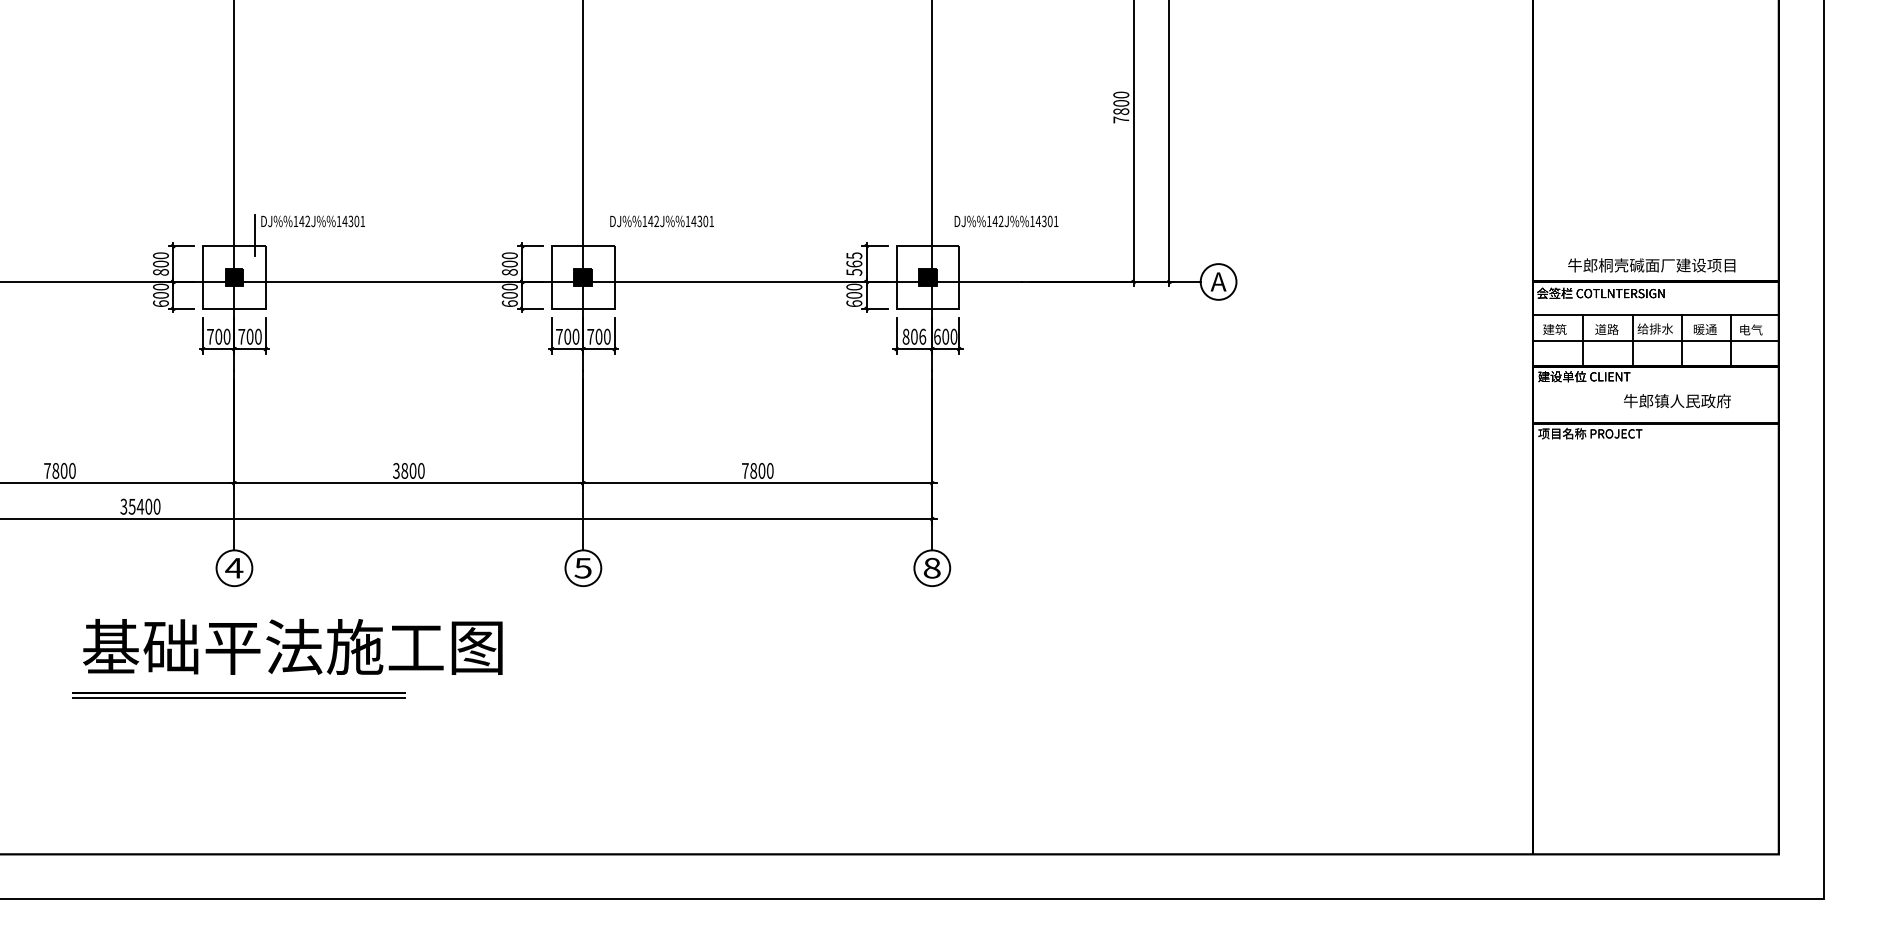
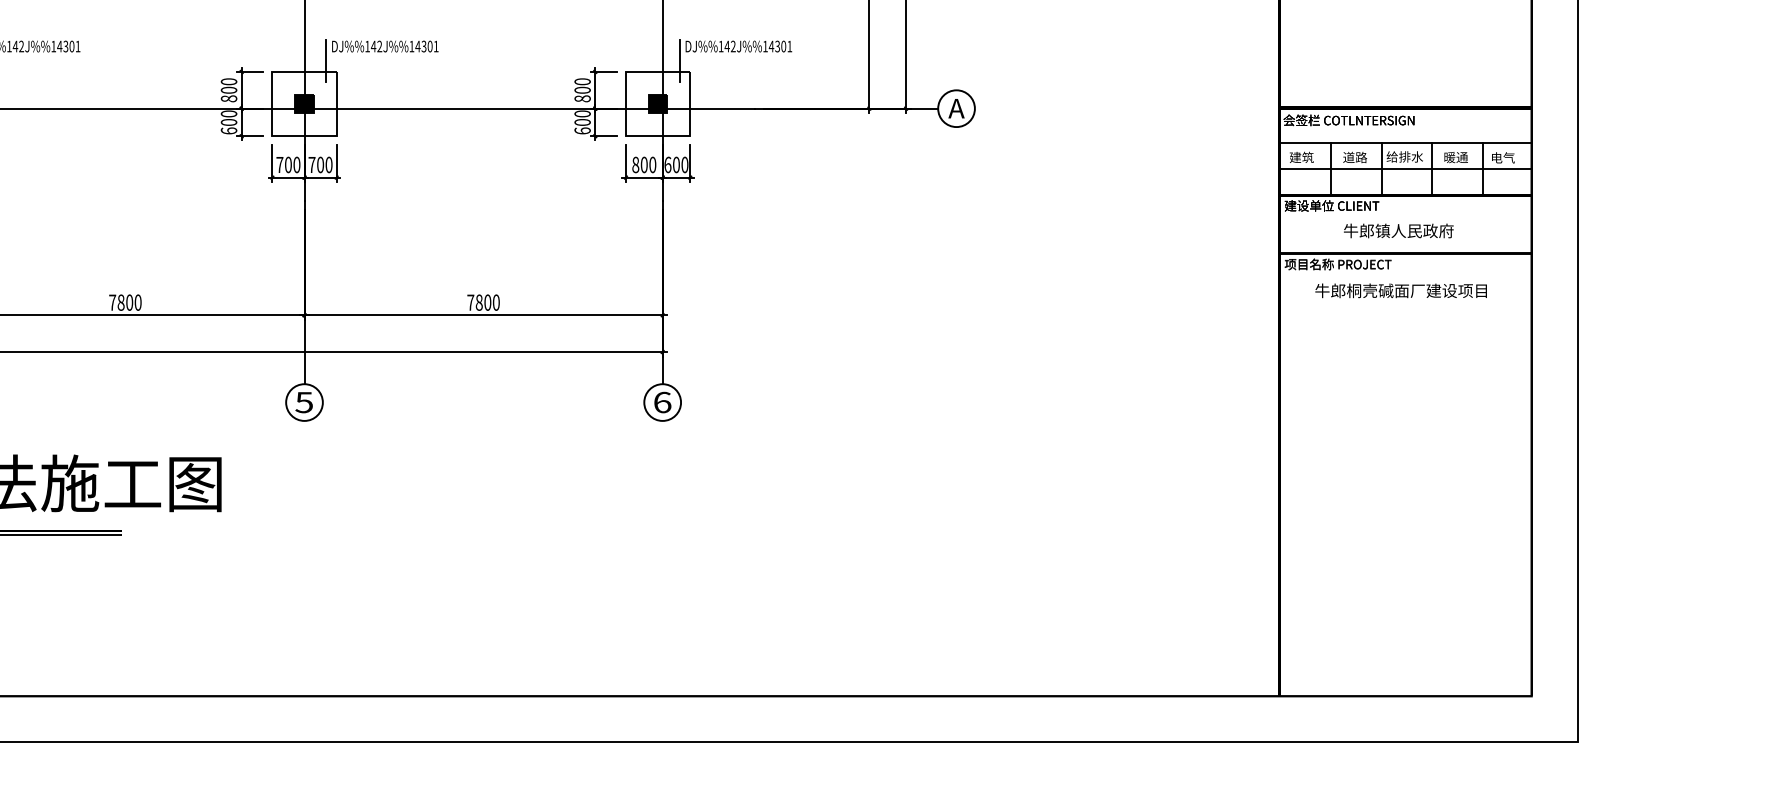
line: (604, 235) -> (326, 60), added
line: (948, 235) -> (679, 60), added
text: (854, 263) -> (582, 89), 565 -> 800
text: (1651, 265) -> (1400, 290), moved
text: (922, 336) -> (652, 164), 806 -> 800
text: (1677, 401) -> (1398, 231), moved
text: (396, 470) -> (112, 302), 3800 -> 7800
text: (931, 567) -> (661, 401), 8 -> 6

